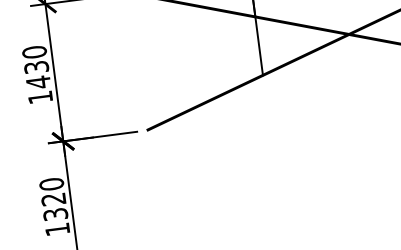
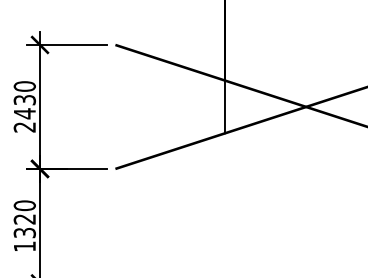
text: (40, 97) -> (24, 127), 1430 -> 2430

